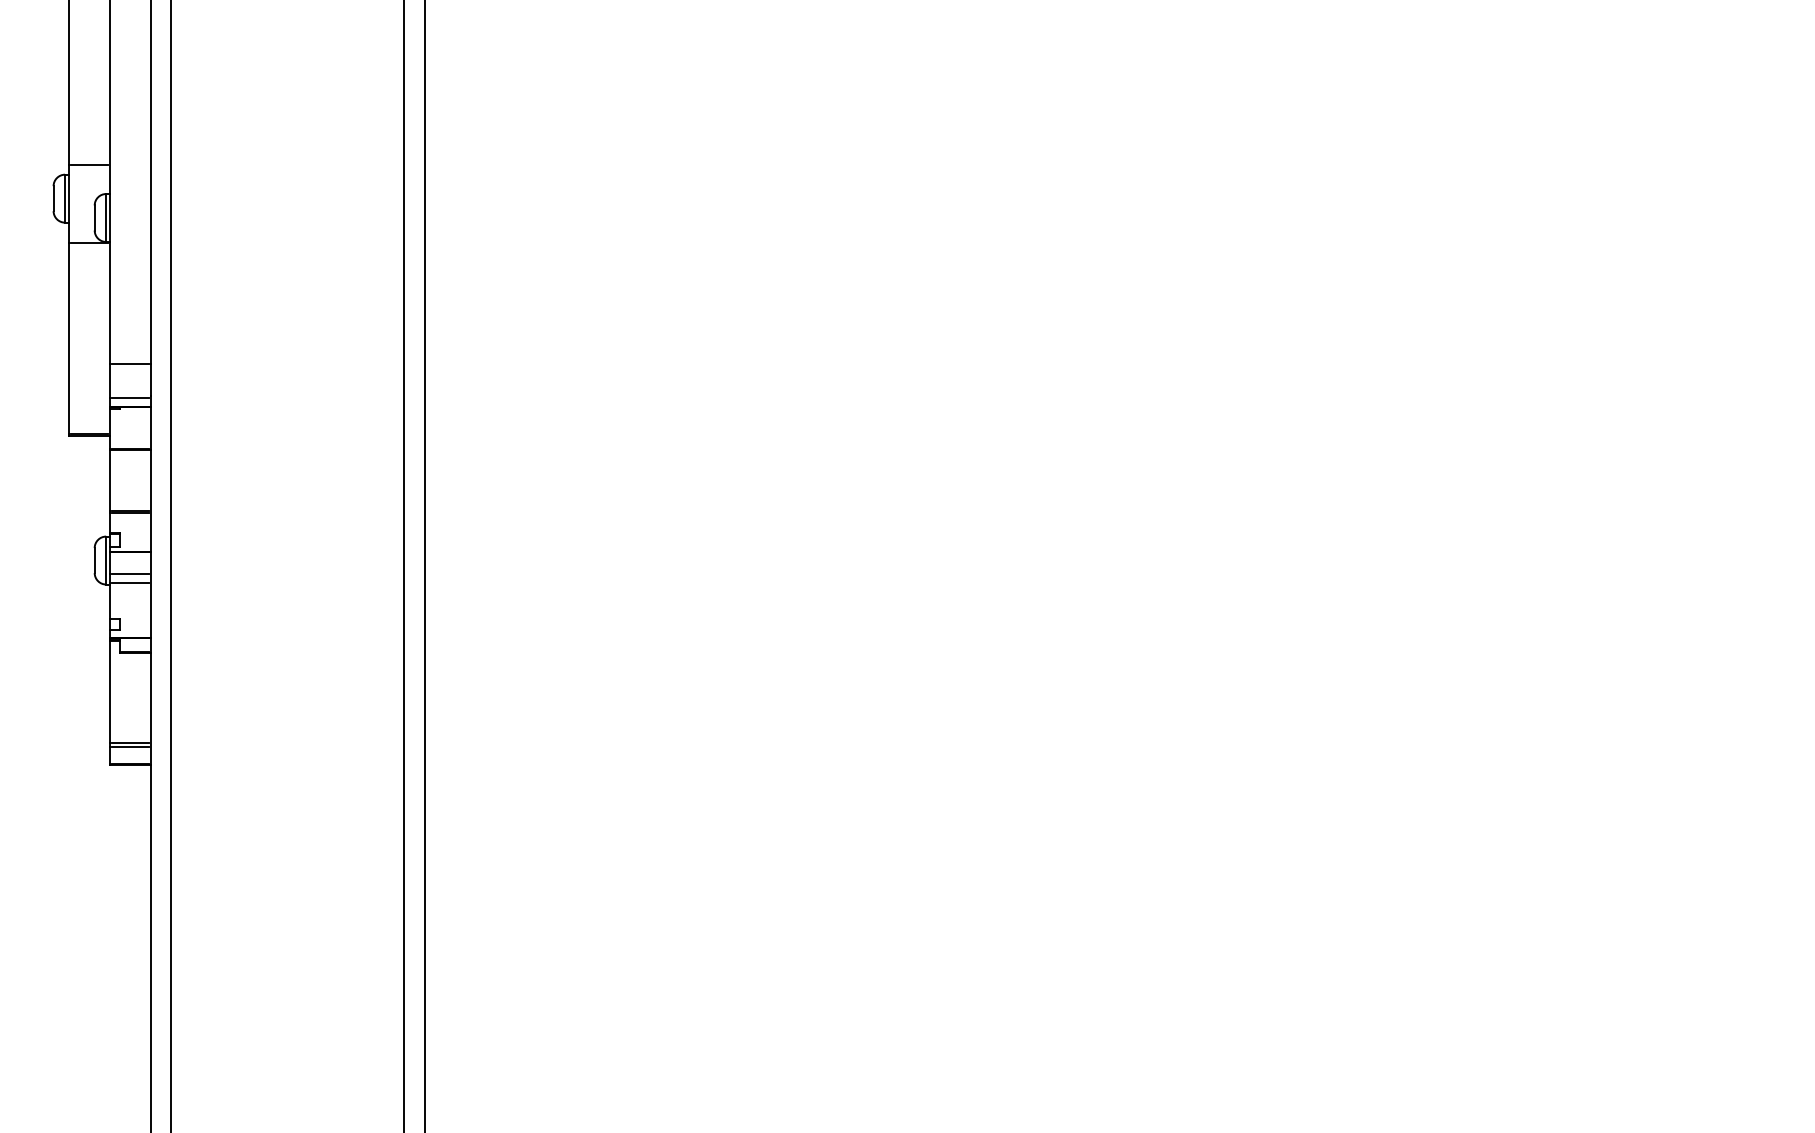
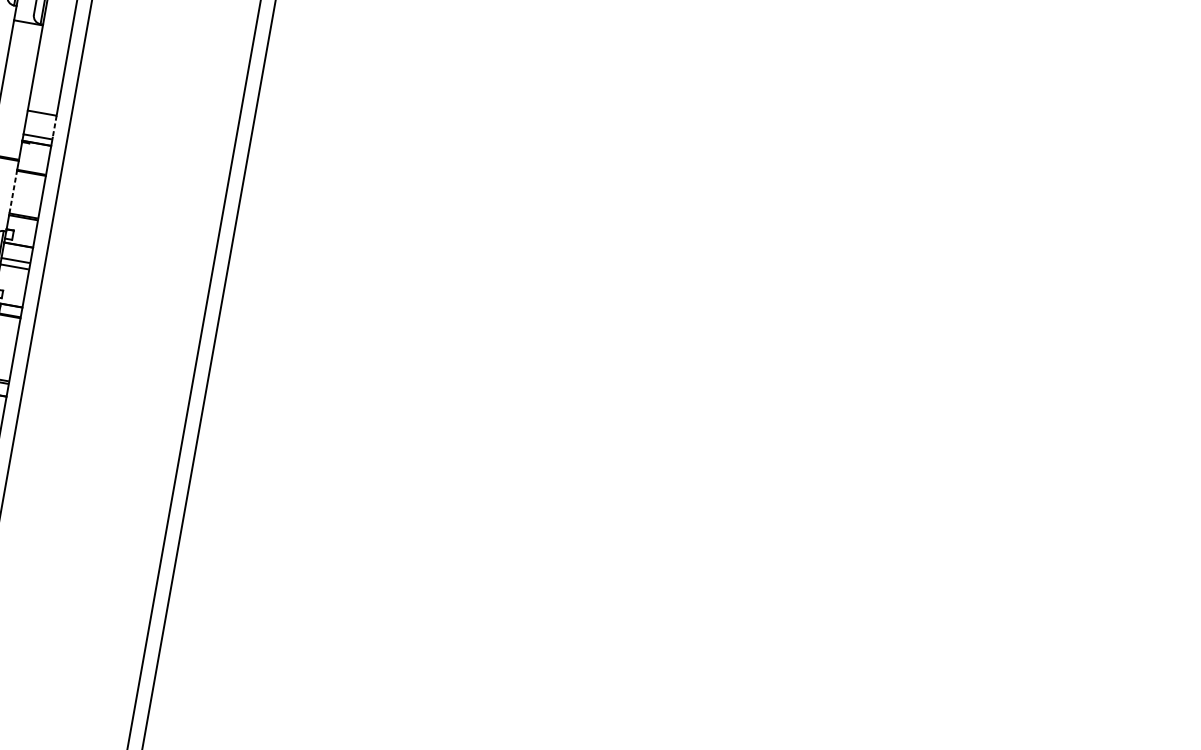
line: (150, 380) -> (54, 127), solid -> dashed
line: (109, 480) -> (13, 192), solid -> dashed

